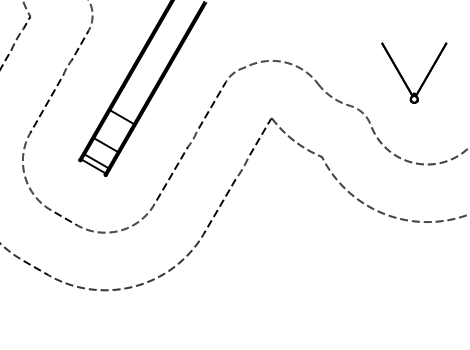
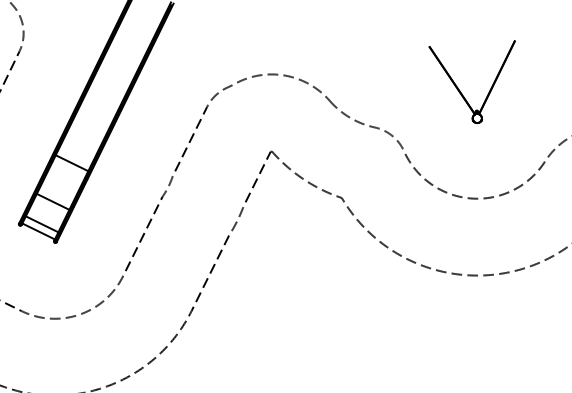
part: (424, 78) -> (489, 89), moved

